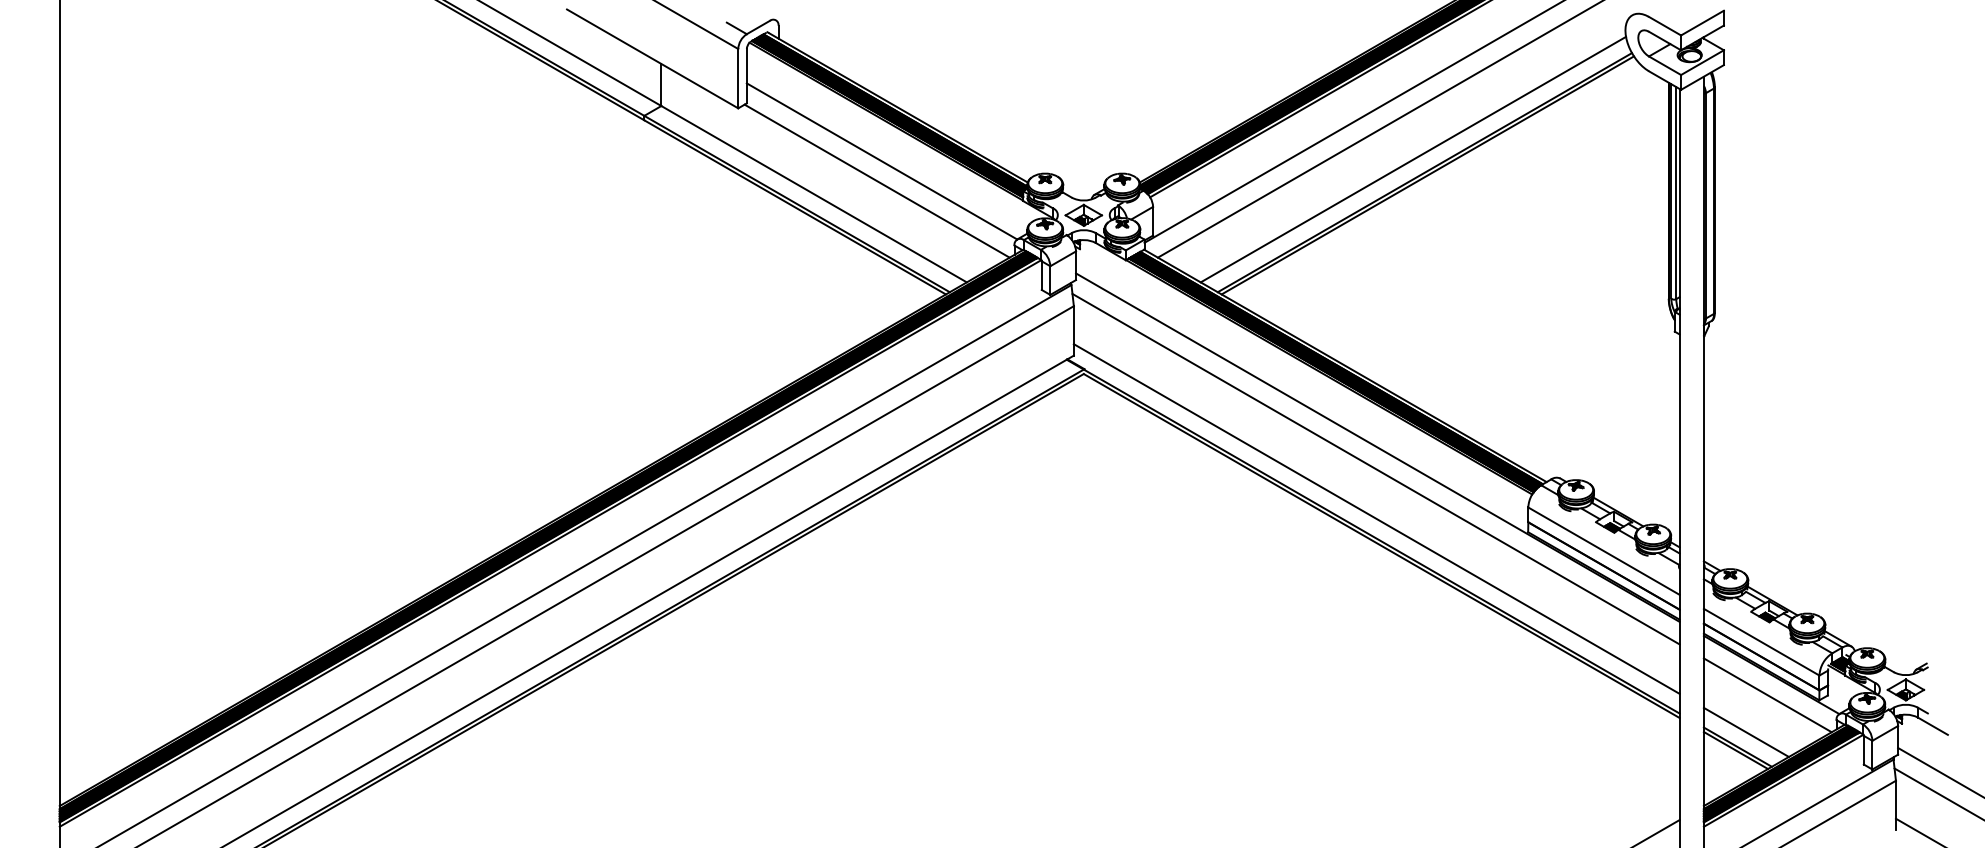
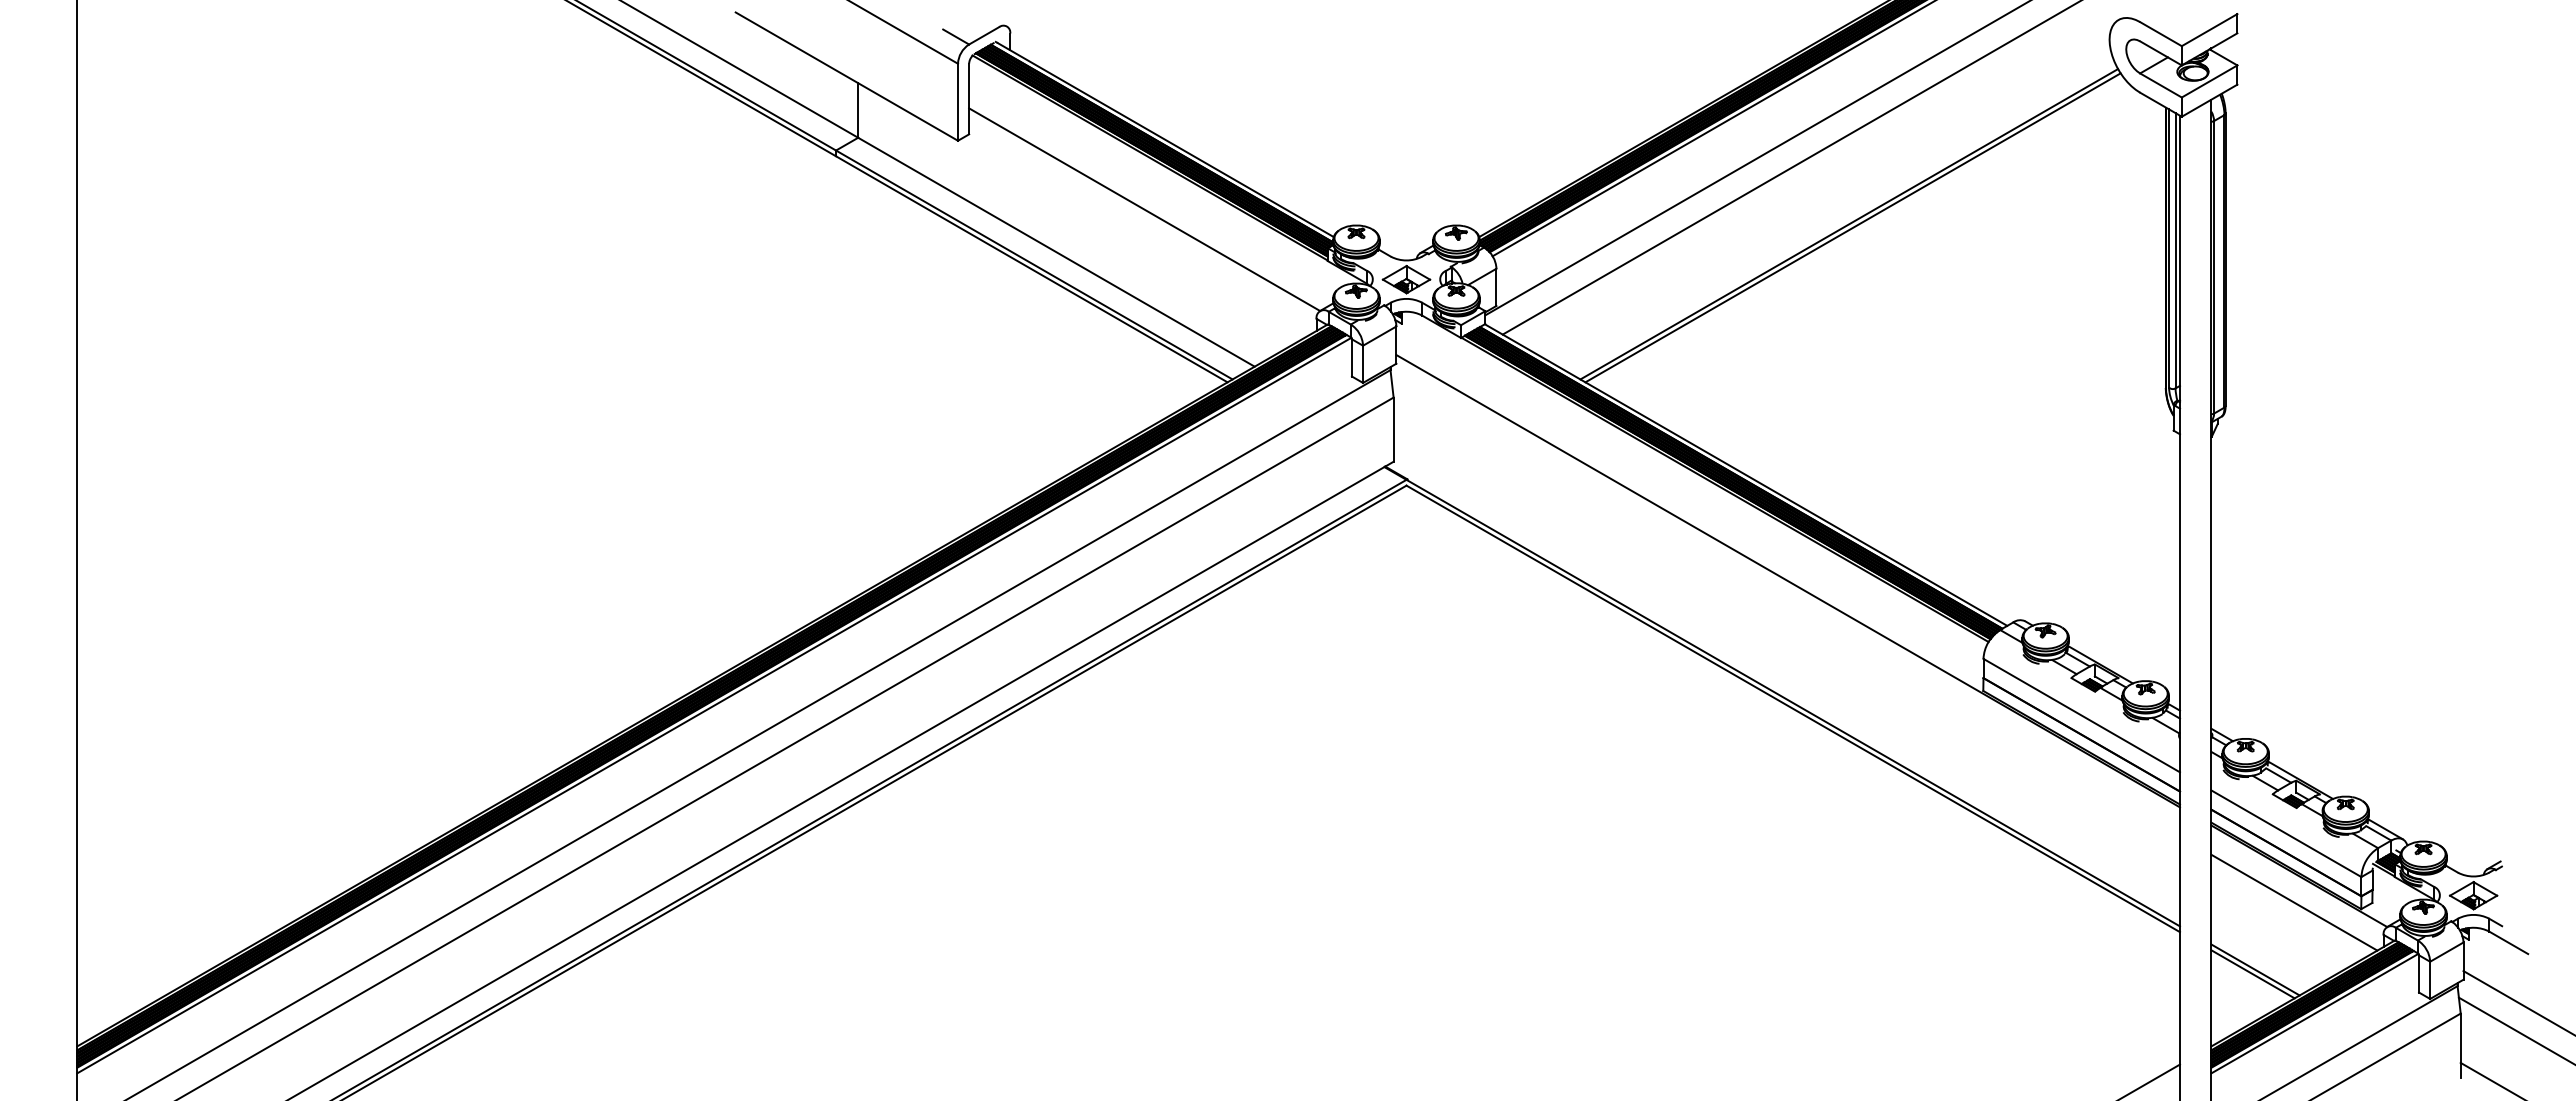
line: (1413, 159) -> (1834, 207), removed
line: (877, 181) -> (1138, 235), removed
line: (1375, 468) -> (1785, 608), removed
line: (1376, 518) -> (1786, 673), removed
line: (1746, 732) -> (2266, 950), removed

